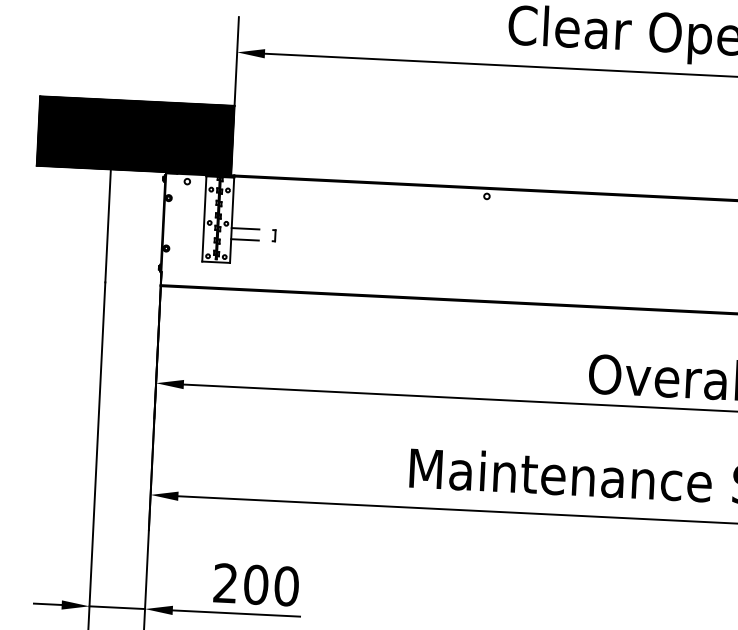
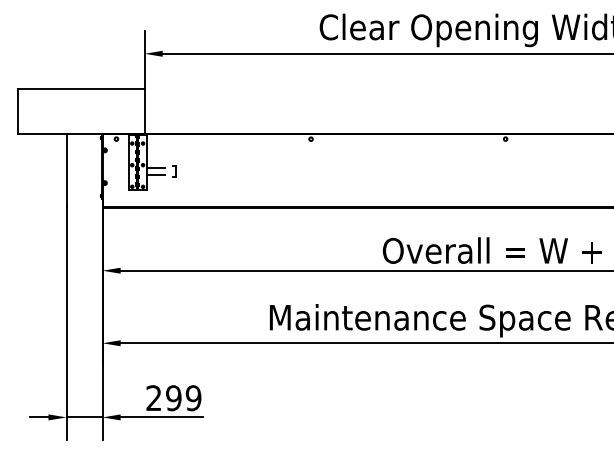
hatch: (135, 134) -> (81, 110), removed
part: (274, 235) -> (174, 171), size x1.6
text: (271, 586) -> (183, 398), 200 -> 299

